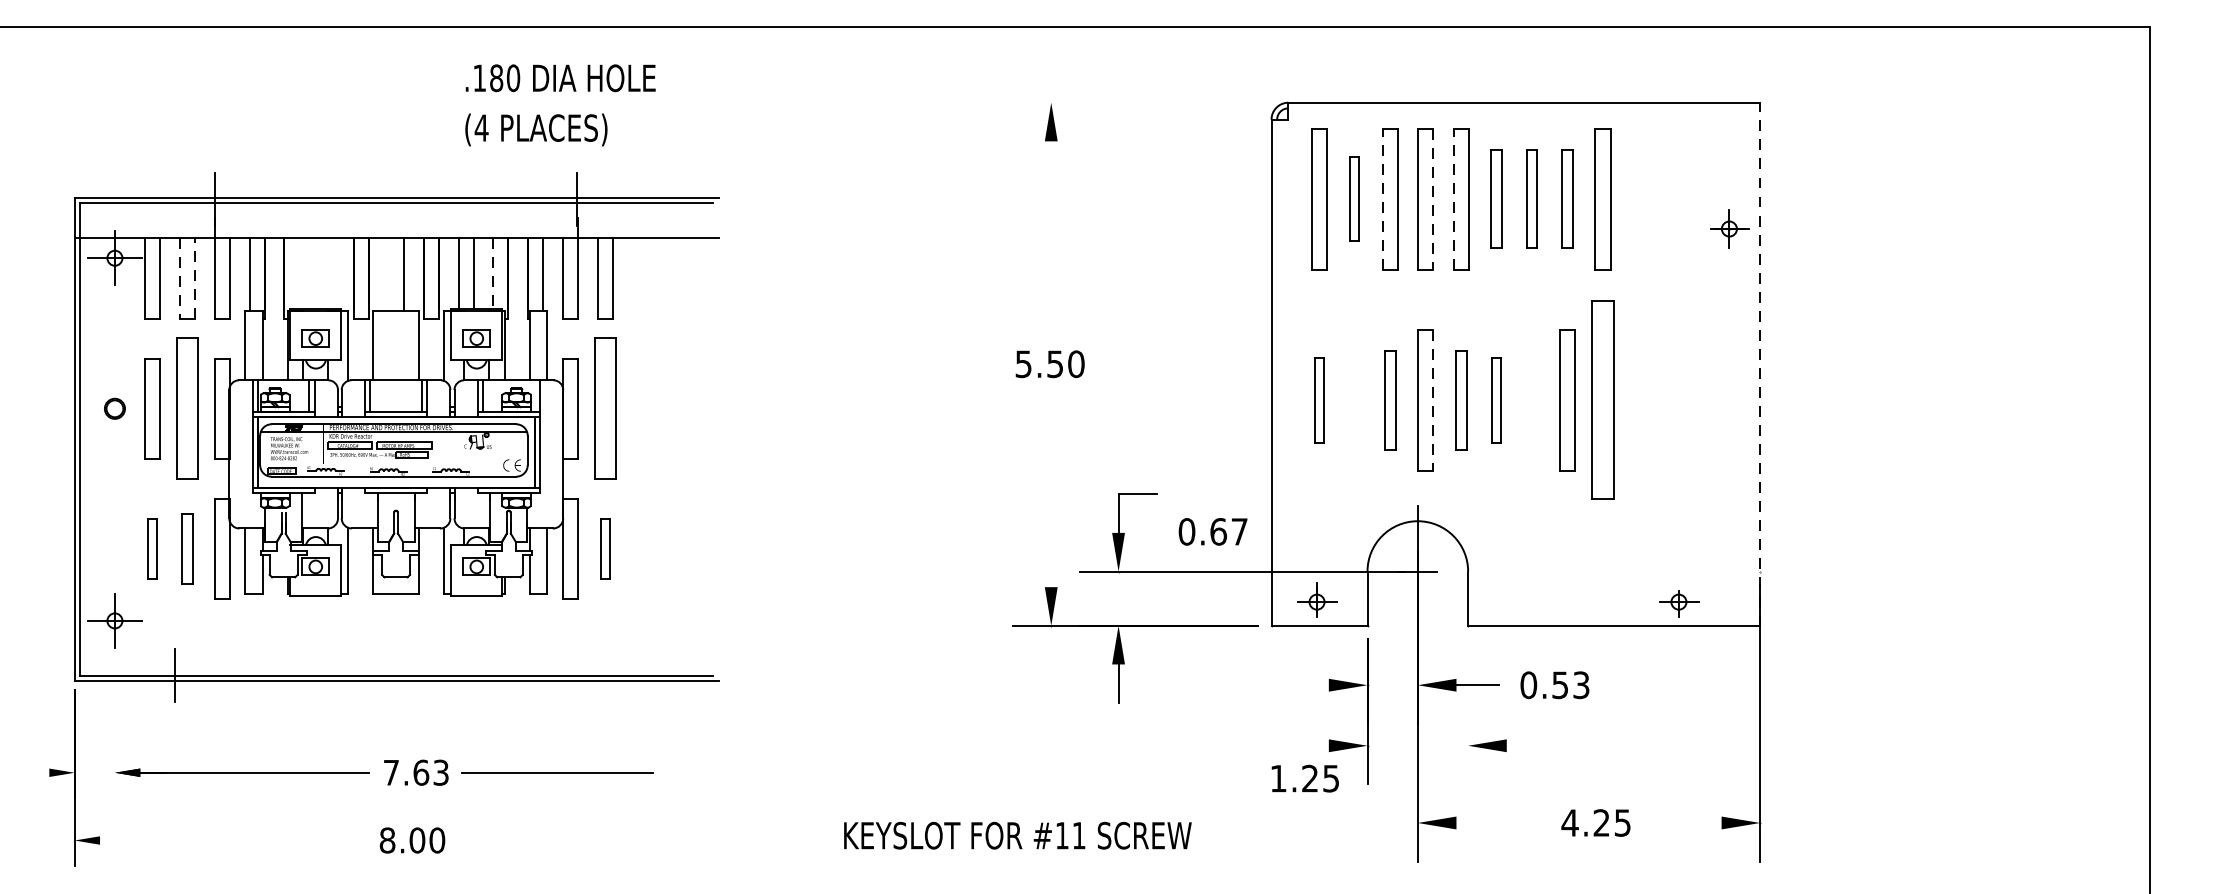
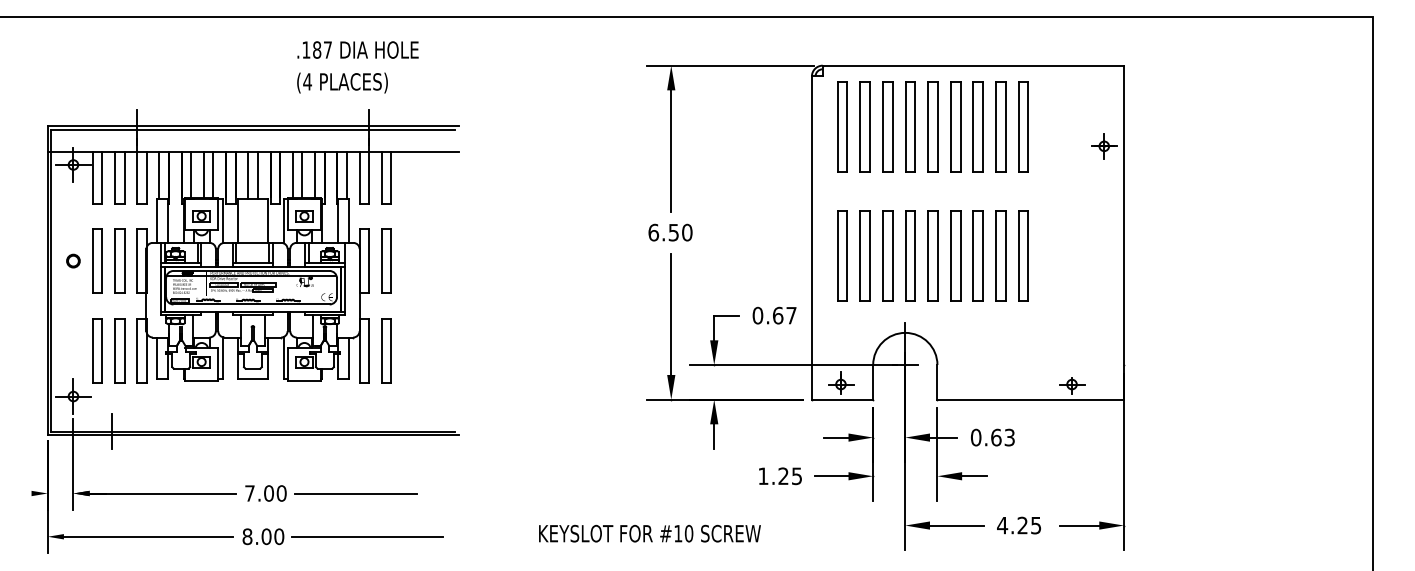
text: (512, 77) -> (327, 49), .180 -> .187
line: (1144, 102) -> (730, 65), added
part: (1353, 197) -> (864, 126), size x1.67
part: (1496, 197) -> (955, 126), size x1.43
part: (1530, 197) -> (977, 126), size x1.43
part: (1566, 197) -> (1000, 126), size x1.43
line: (1382, 199) -> (882, 127), dashed -> solid
line: (1433, 199) -> (915, 127), dashed -> solid
line: (1454, 199) -> (928, 127), dashed -> solid
line: (1051, 235) -> (671, 150), added
line: (299, 273) -> (191, 174), added
line: (318, 273) -> (203, 174), added
line: (334, 273) -> (213, 174), added
line: (494, 273) -> (315, 174), dashed -> solid
line: (389, 274) -> (248, 175), added
line: (179, 277) -> (114, 177), dashed -> solid
line: (194, 277) -> (124, 177), dashed -> solid
text: (1023, 363) -> (653, 232), 5.50 -> 6.50
line: (1759, 363) -> (1123, 232), dashed -> solid
part: (1319, 400) -> (842, 255), size x1.67
part: (1353, 400) -> (864, 255), added
part: (1389, 400) -> (887, 255), size x1.43
line: (1433, 400) -> (915, 255), dashed -> solid
part: (1460, 400) -> (932, 255), size x1.43
part: (1496, 400) -> (955, 255), size x1.67
part: (1530, 400) -> (977, 255), added
part: (1602, 400) -> (1023, 255), size x0.71
part: (187, 407) -> (119, 260), size x0.71
part: (605, 407) -> (386, 260), size x0.71
line: (1051, 490) -> (671, 313), added
text: (1212, 531) -> (774, 315), moved
part: (152, 548) -> (97, 350), size x1.67
part: (187, 548) -> (119, 350), size x1.43
part: (605, 548) -> (386, 350), size x1.67
line: (1308, 685) -> (835, 437), added
text: (1560, 685) -> (996, 437), 0.53 -> 0.63
line: (1468, 711) -> (937, 454), added
line: (115, 727) -> (73, 464), added
line: (1302, 746) -> (831, 476), added
line: (1526, 746) -> (974, 476), added
text: (431, 772) -> (275, 493), 7.63 -> 7.00
text: (1305, 779) -> (780, 476), moved
line: (1497, 822) -> (956, 525), added
line: (1690, 822) -> (1079, 525), added
text: (1078, 835) -> (688, 533), #11 -> #10
line: (232, 840) -> (148, 536), added
line: (575, 840) -> (367, 536), added

